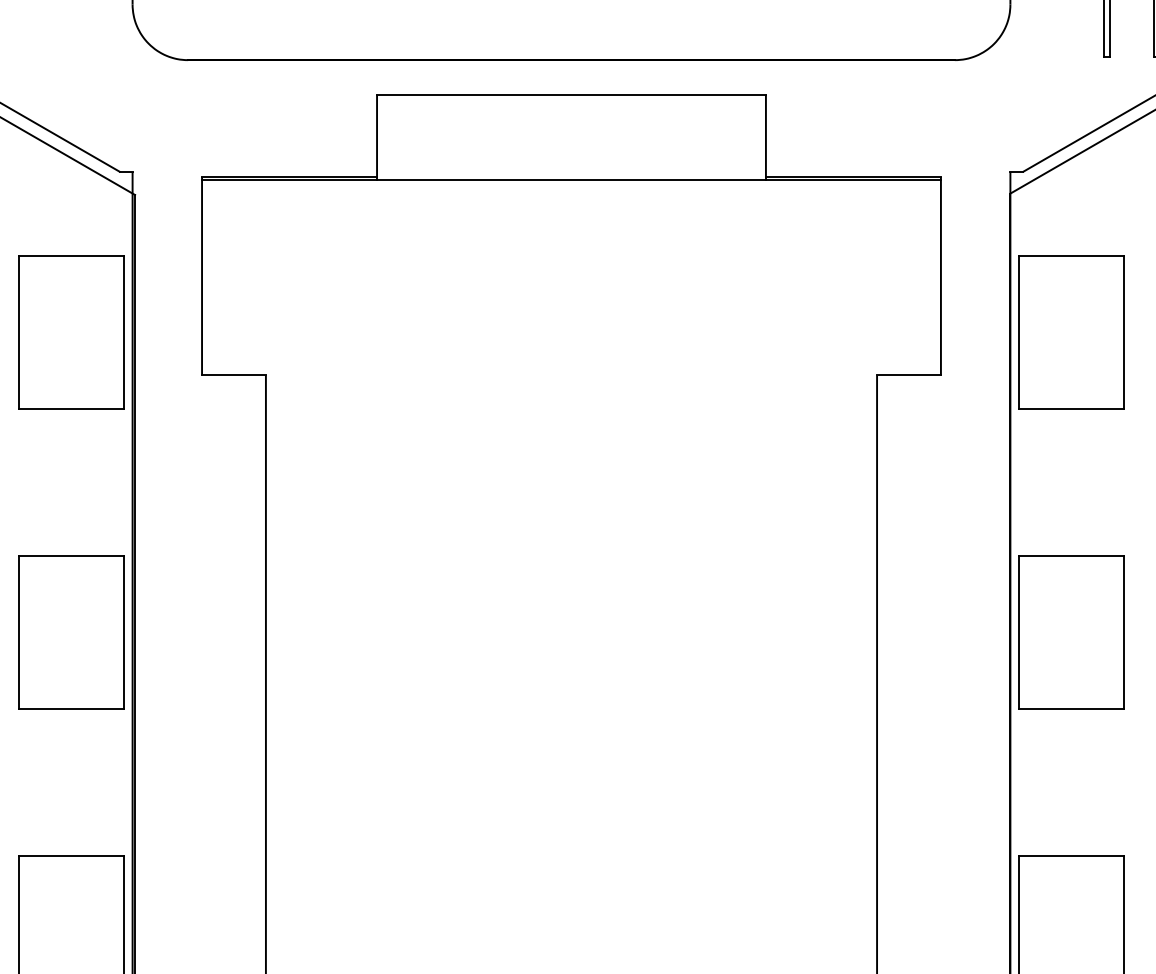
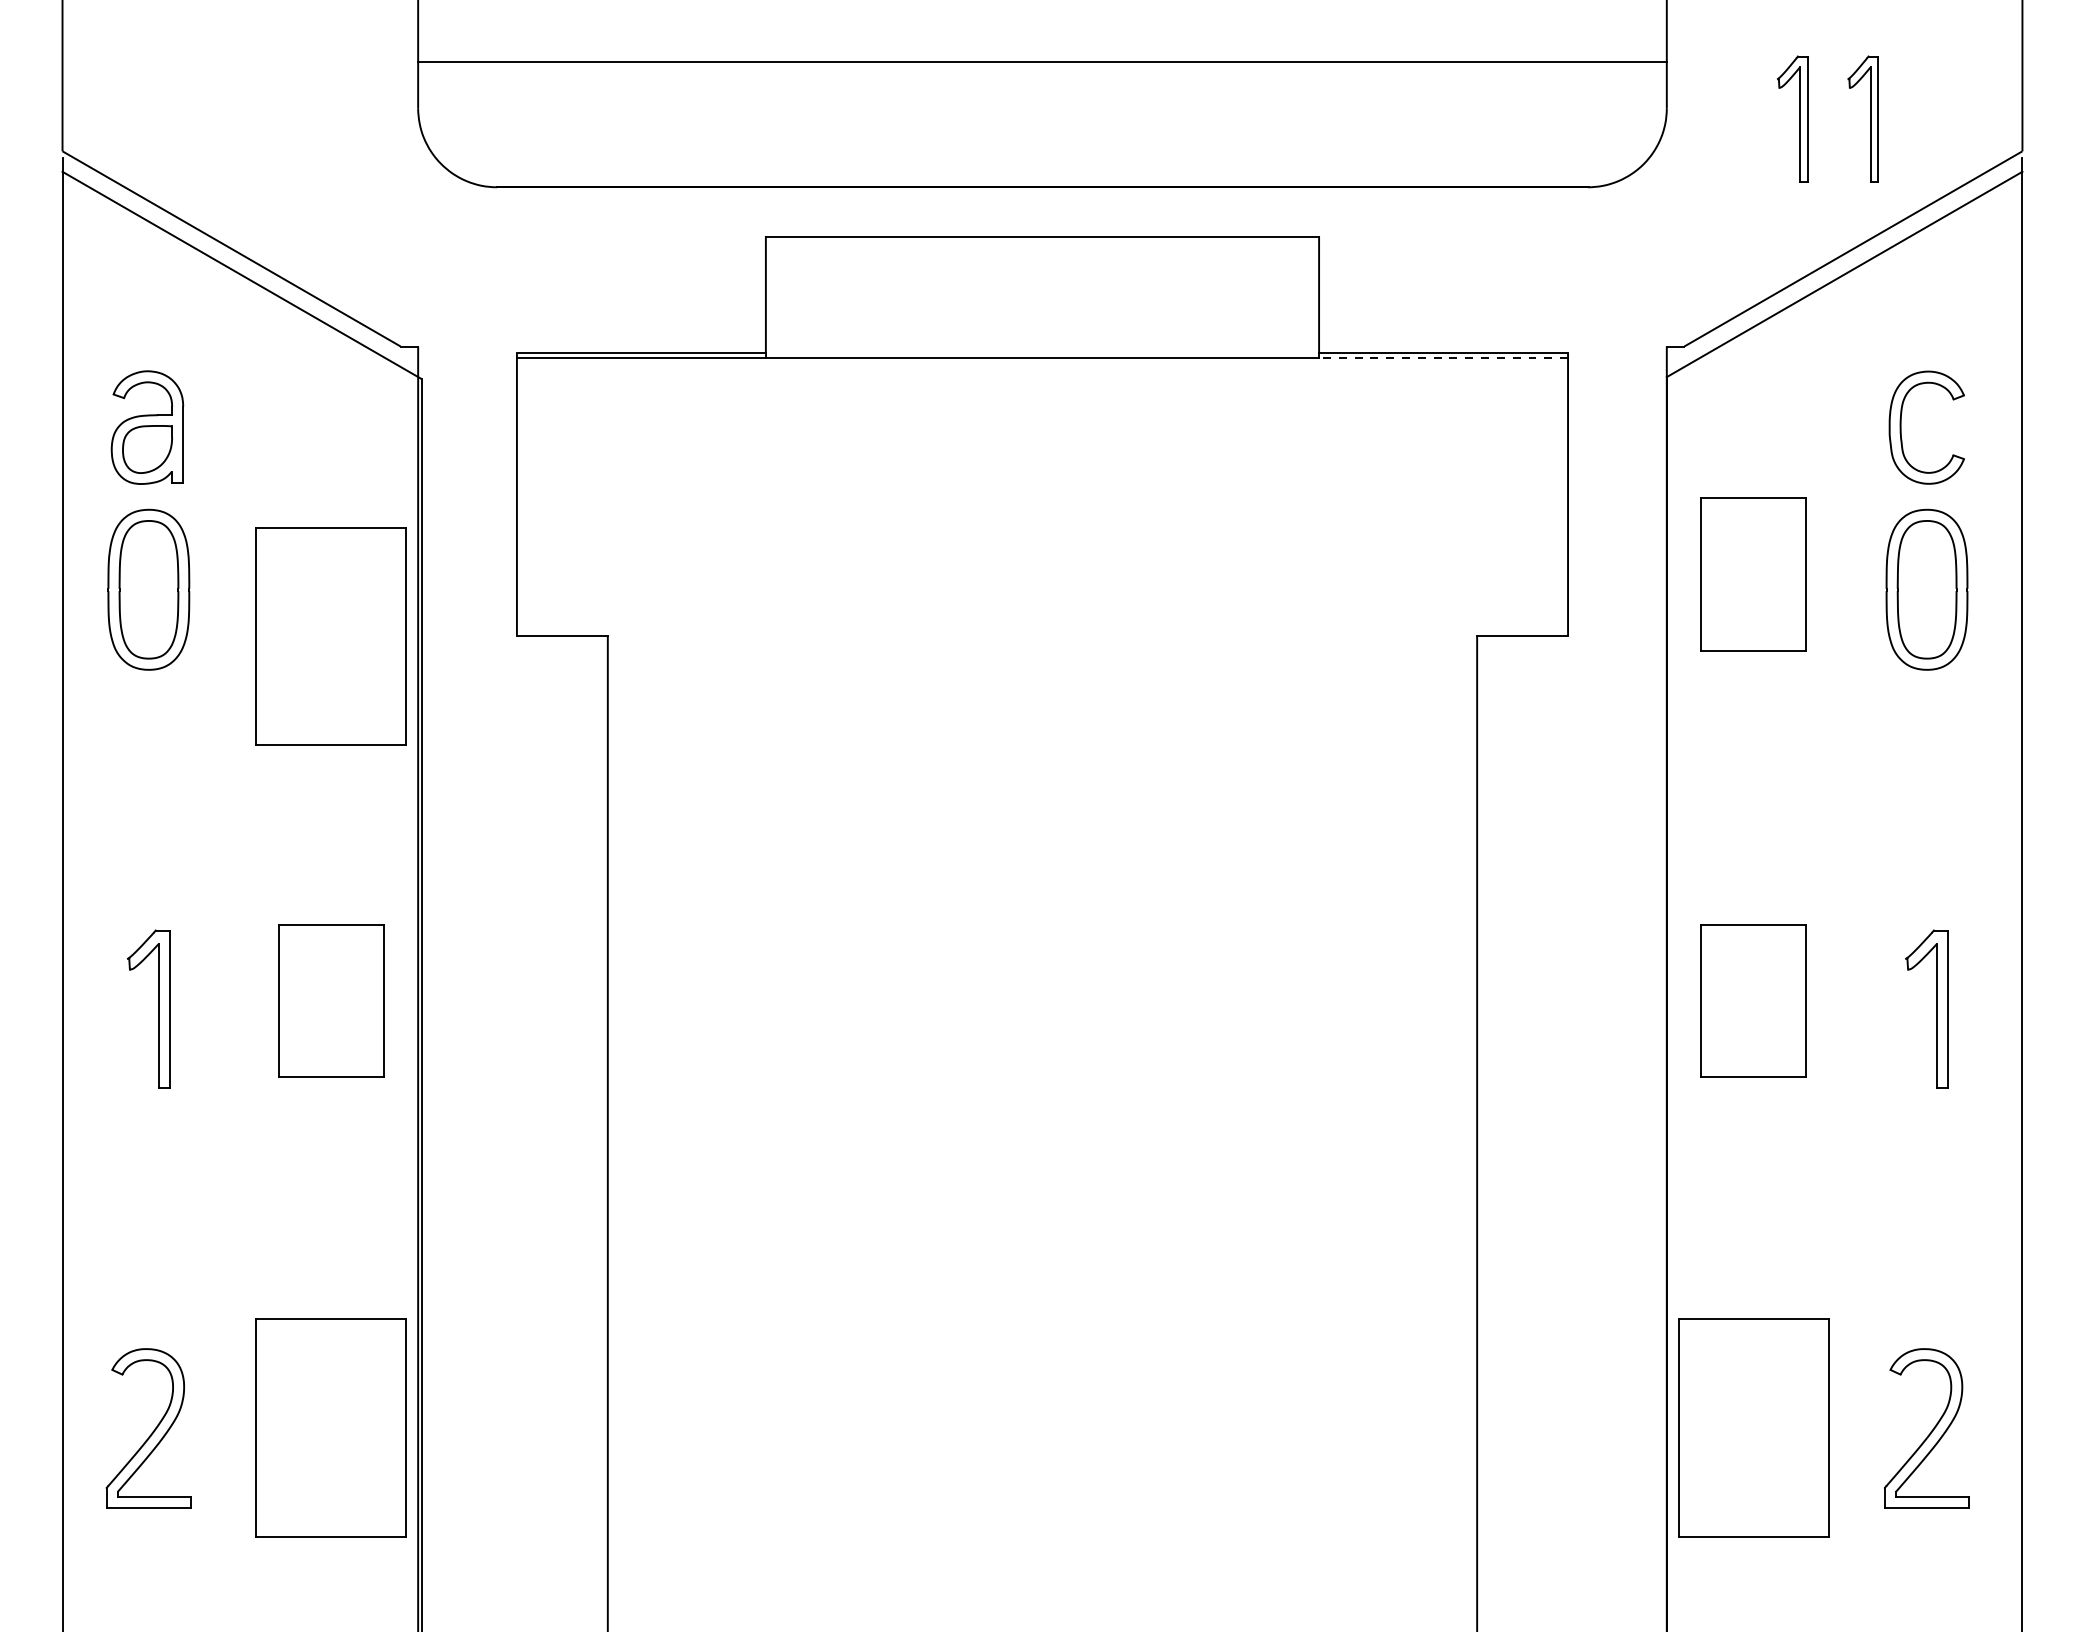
line: (853, 179) -> (1443, 357), solid -> dashed
part: (70, 332) -> (330, 636), moved
part: (1071, 332) -> (1753, 574), size x0.7
part: (70, 632) -> (330, 1001), size x0.7
part: (1071, 632) -> (1753, 1001), size x0.7

